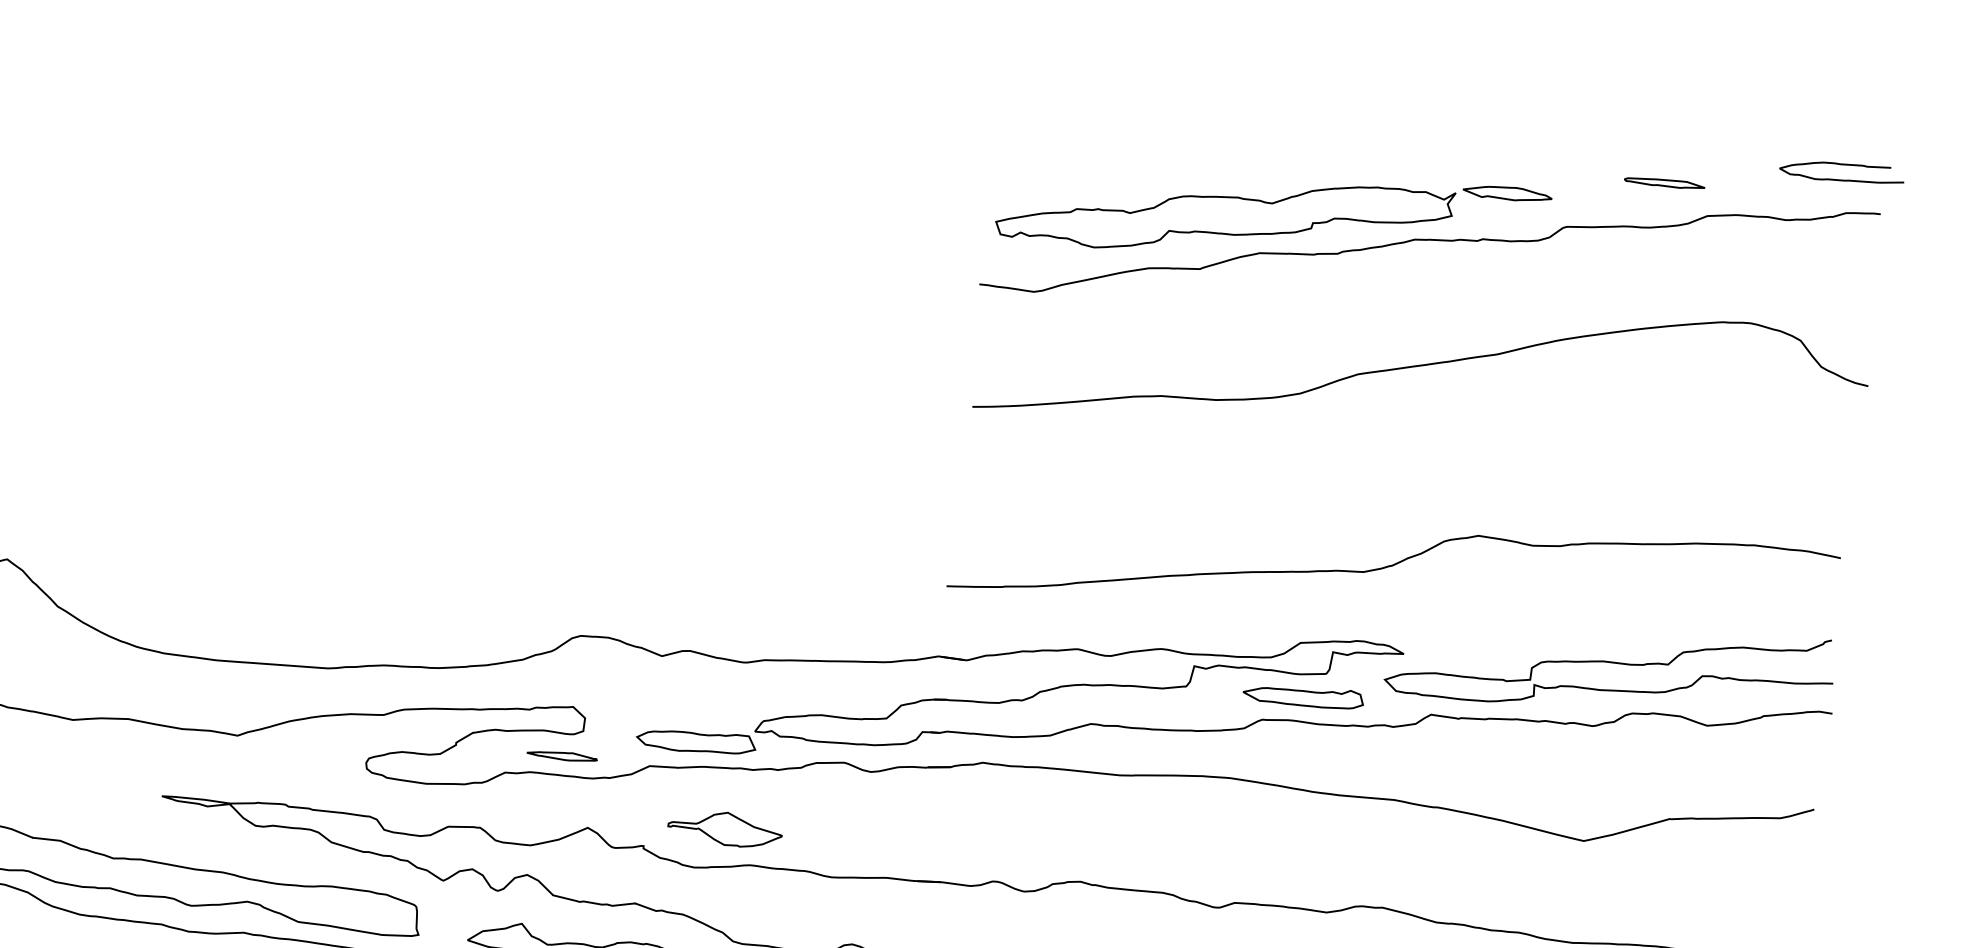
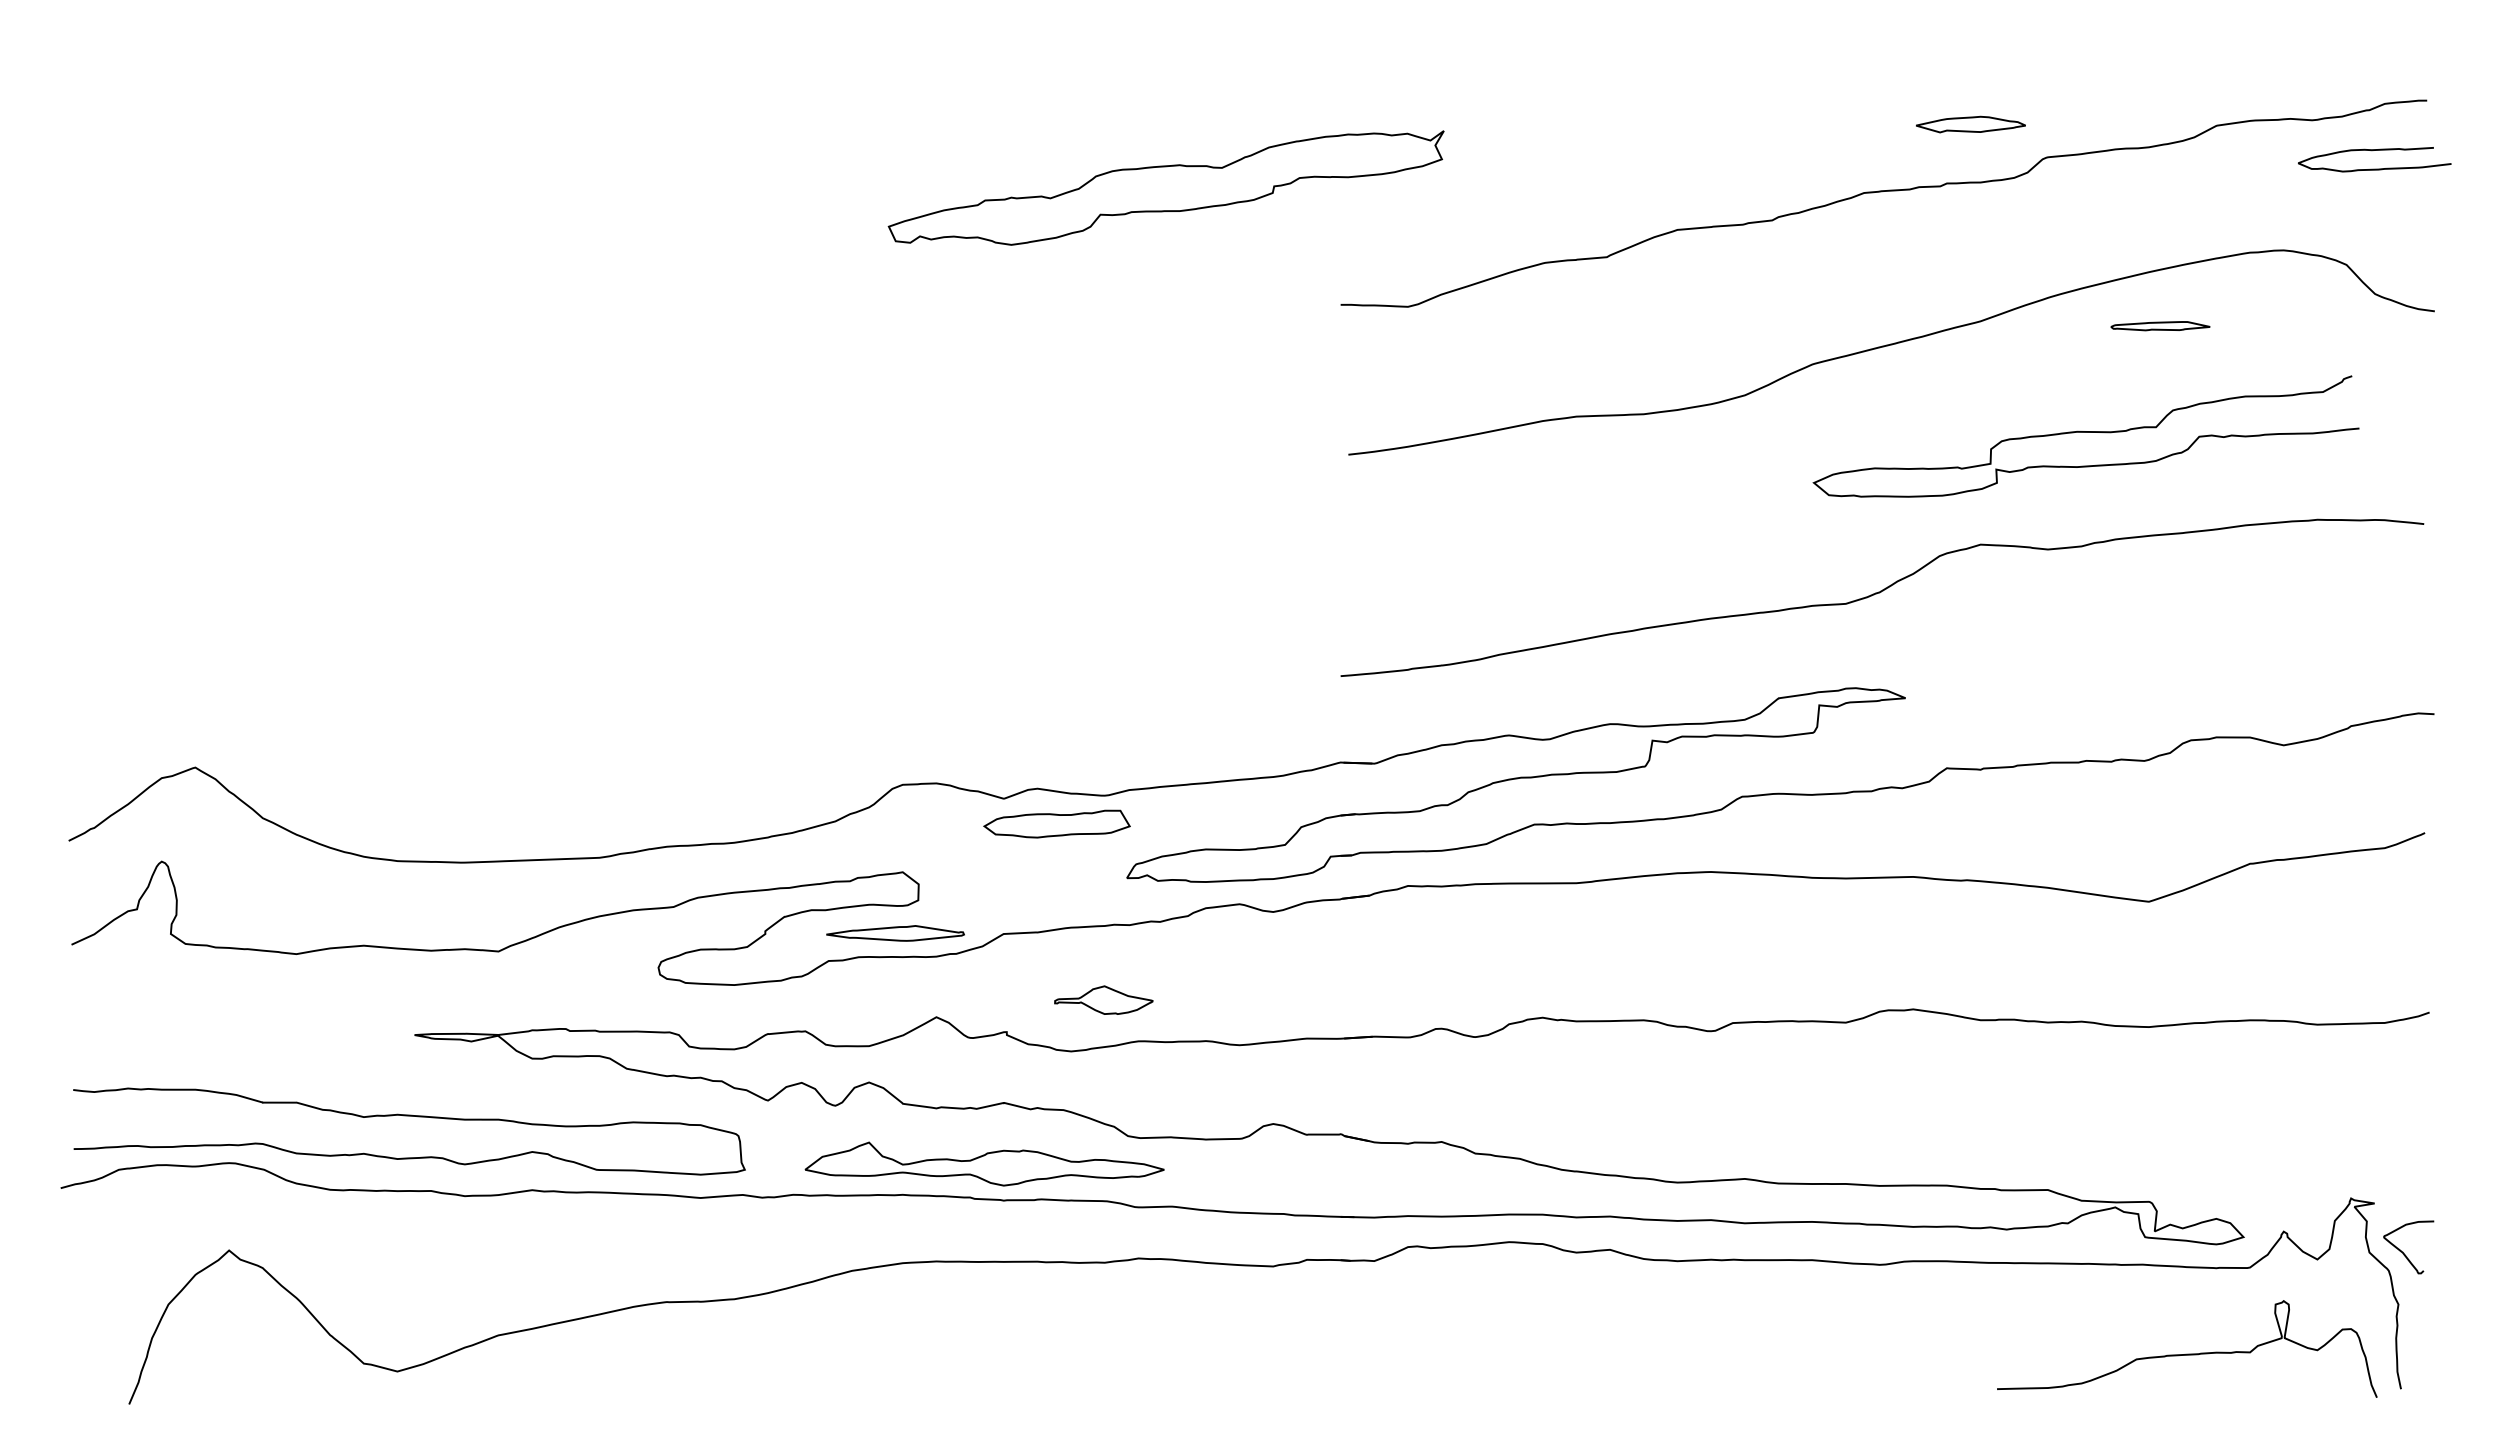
curve: (1841, 165) -> (2372, 151), moved
part: (1664, 183) -> (2160, 326), moved
part: (1224, 214) -> (1165, 187), moved
curve: (1610, 662) -> (2085, 432), moved
part: (1303, 696) -> (1789, 762), removed
part: (695, 741) -> (1056, 823), moved
part: (561, 755) -> (895, 932), size x1.6
part: (725, 828) -> (1103, 999), size x0.7

